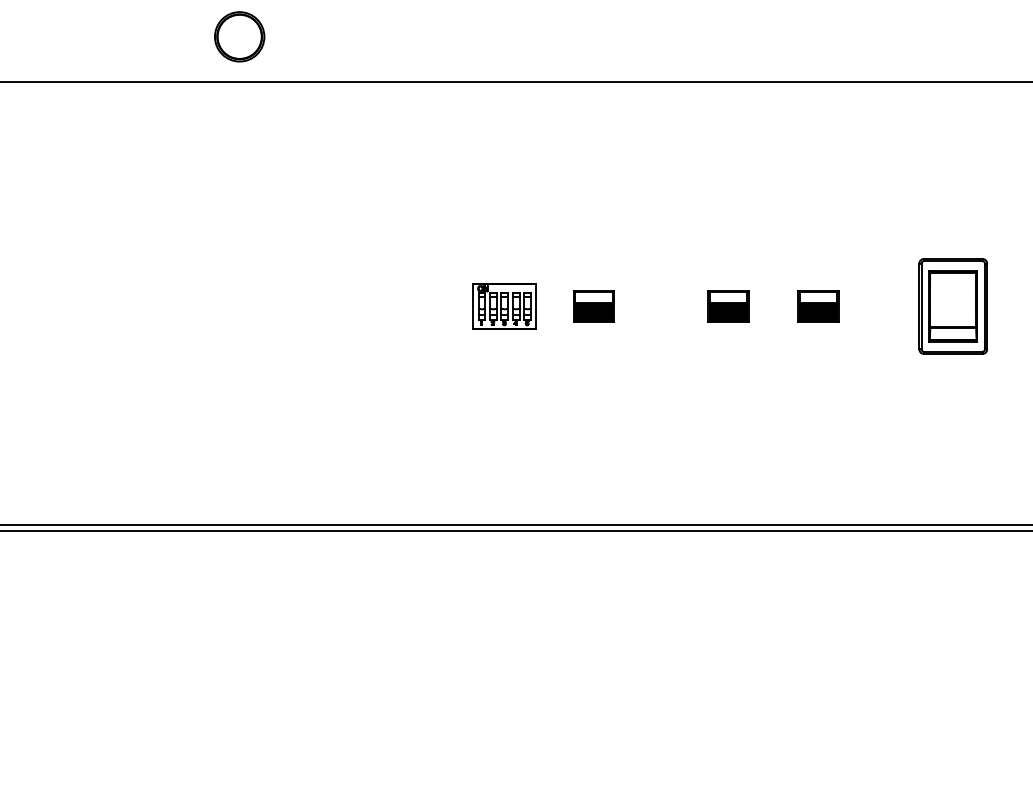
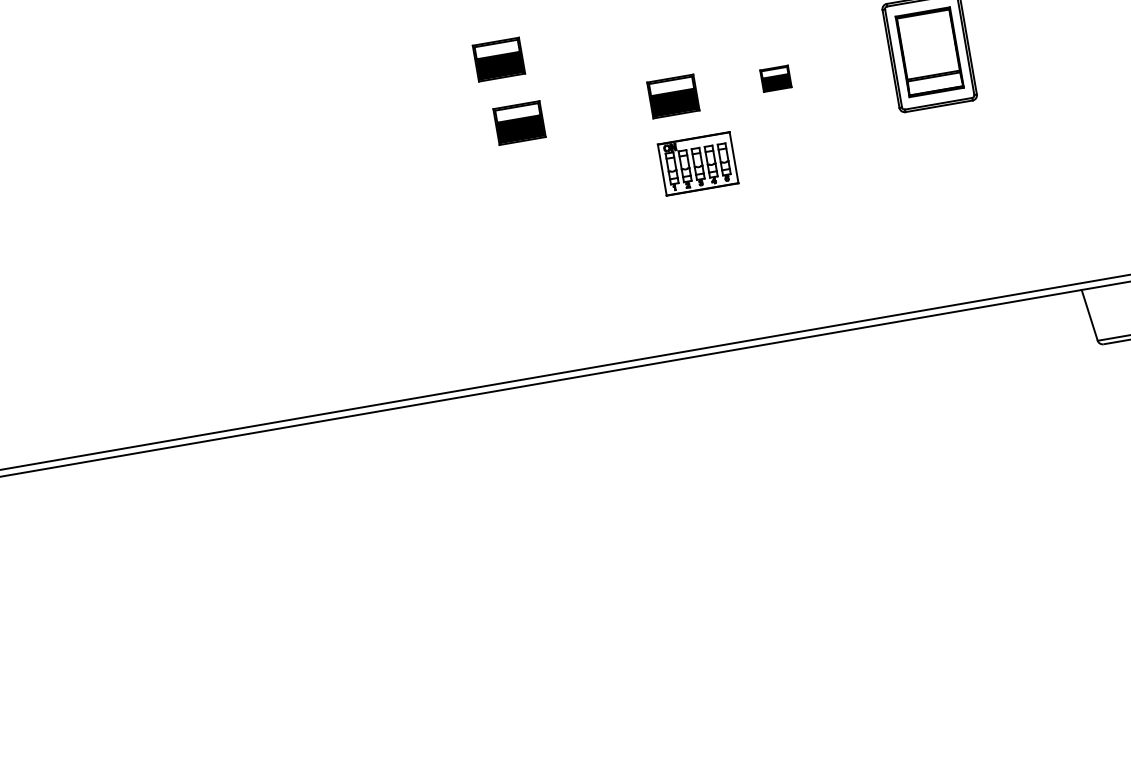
part: (585, 249) -> (498, 59), added
part: (504, 306) -> (697, 163), moved
part: (818, 306) -> (775, 78), size x0.6

